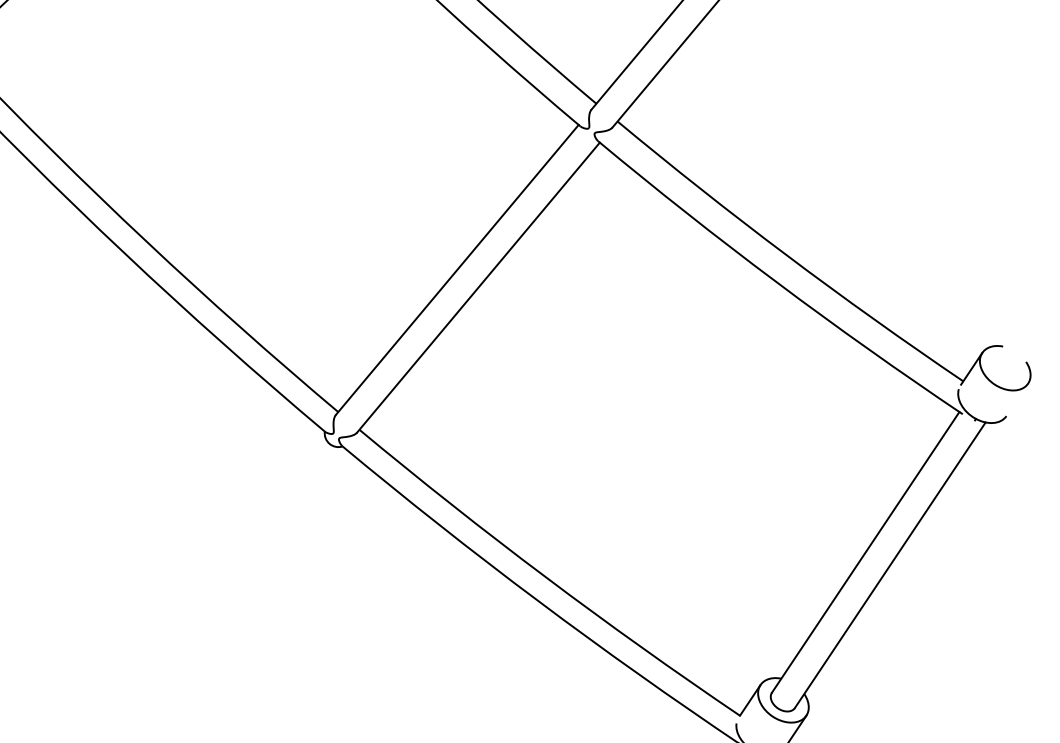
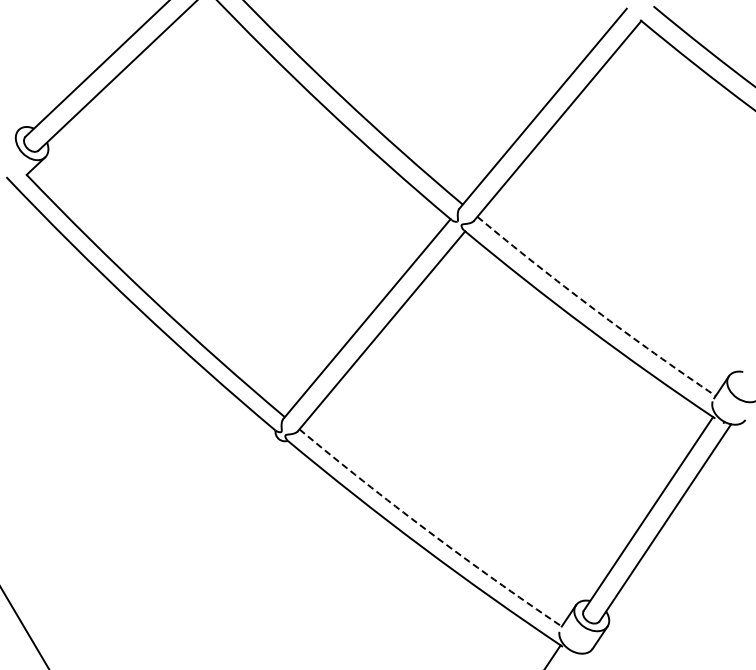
arc: (787, 255) -> (594, 309), solid -> dashed
arc: (546, 577) -> (428, 531), solid -> dashed

